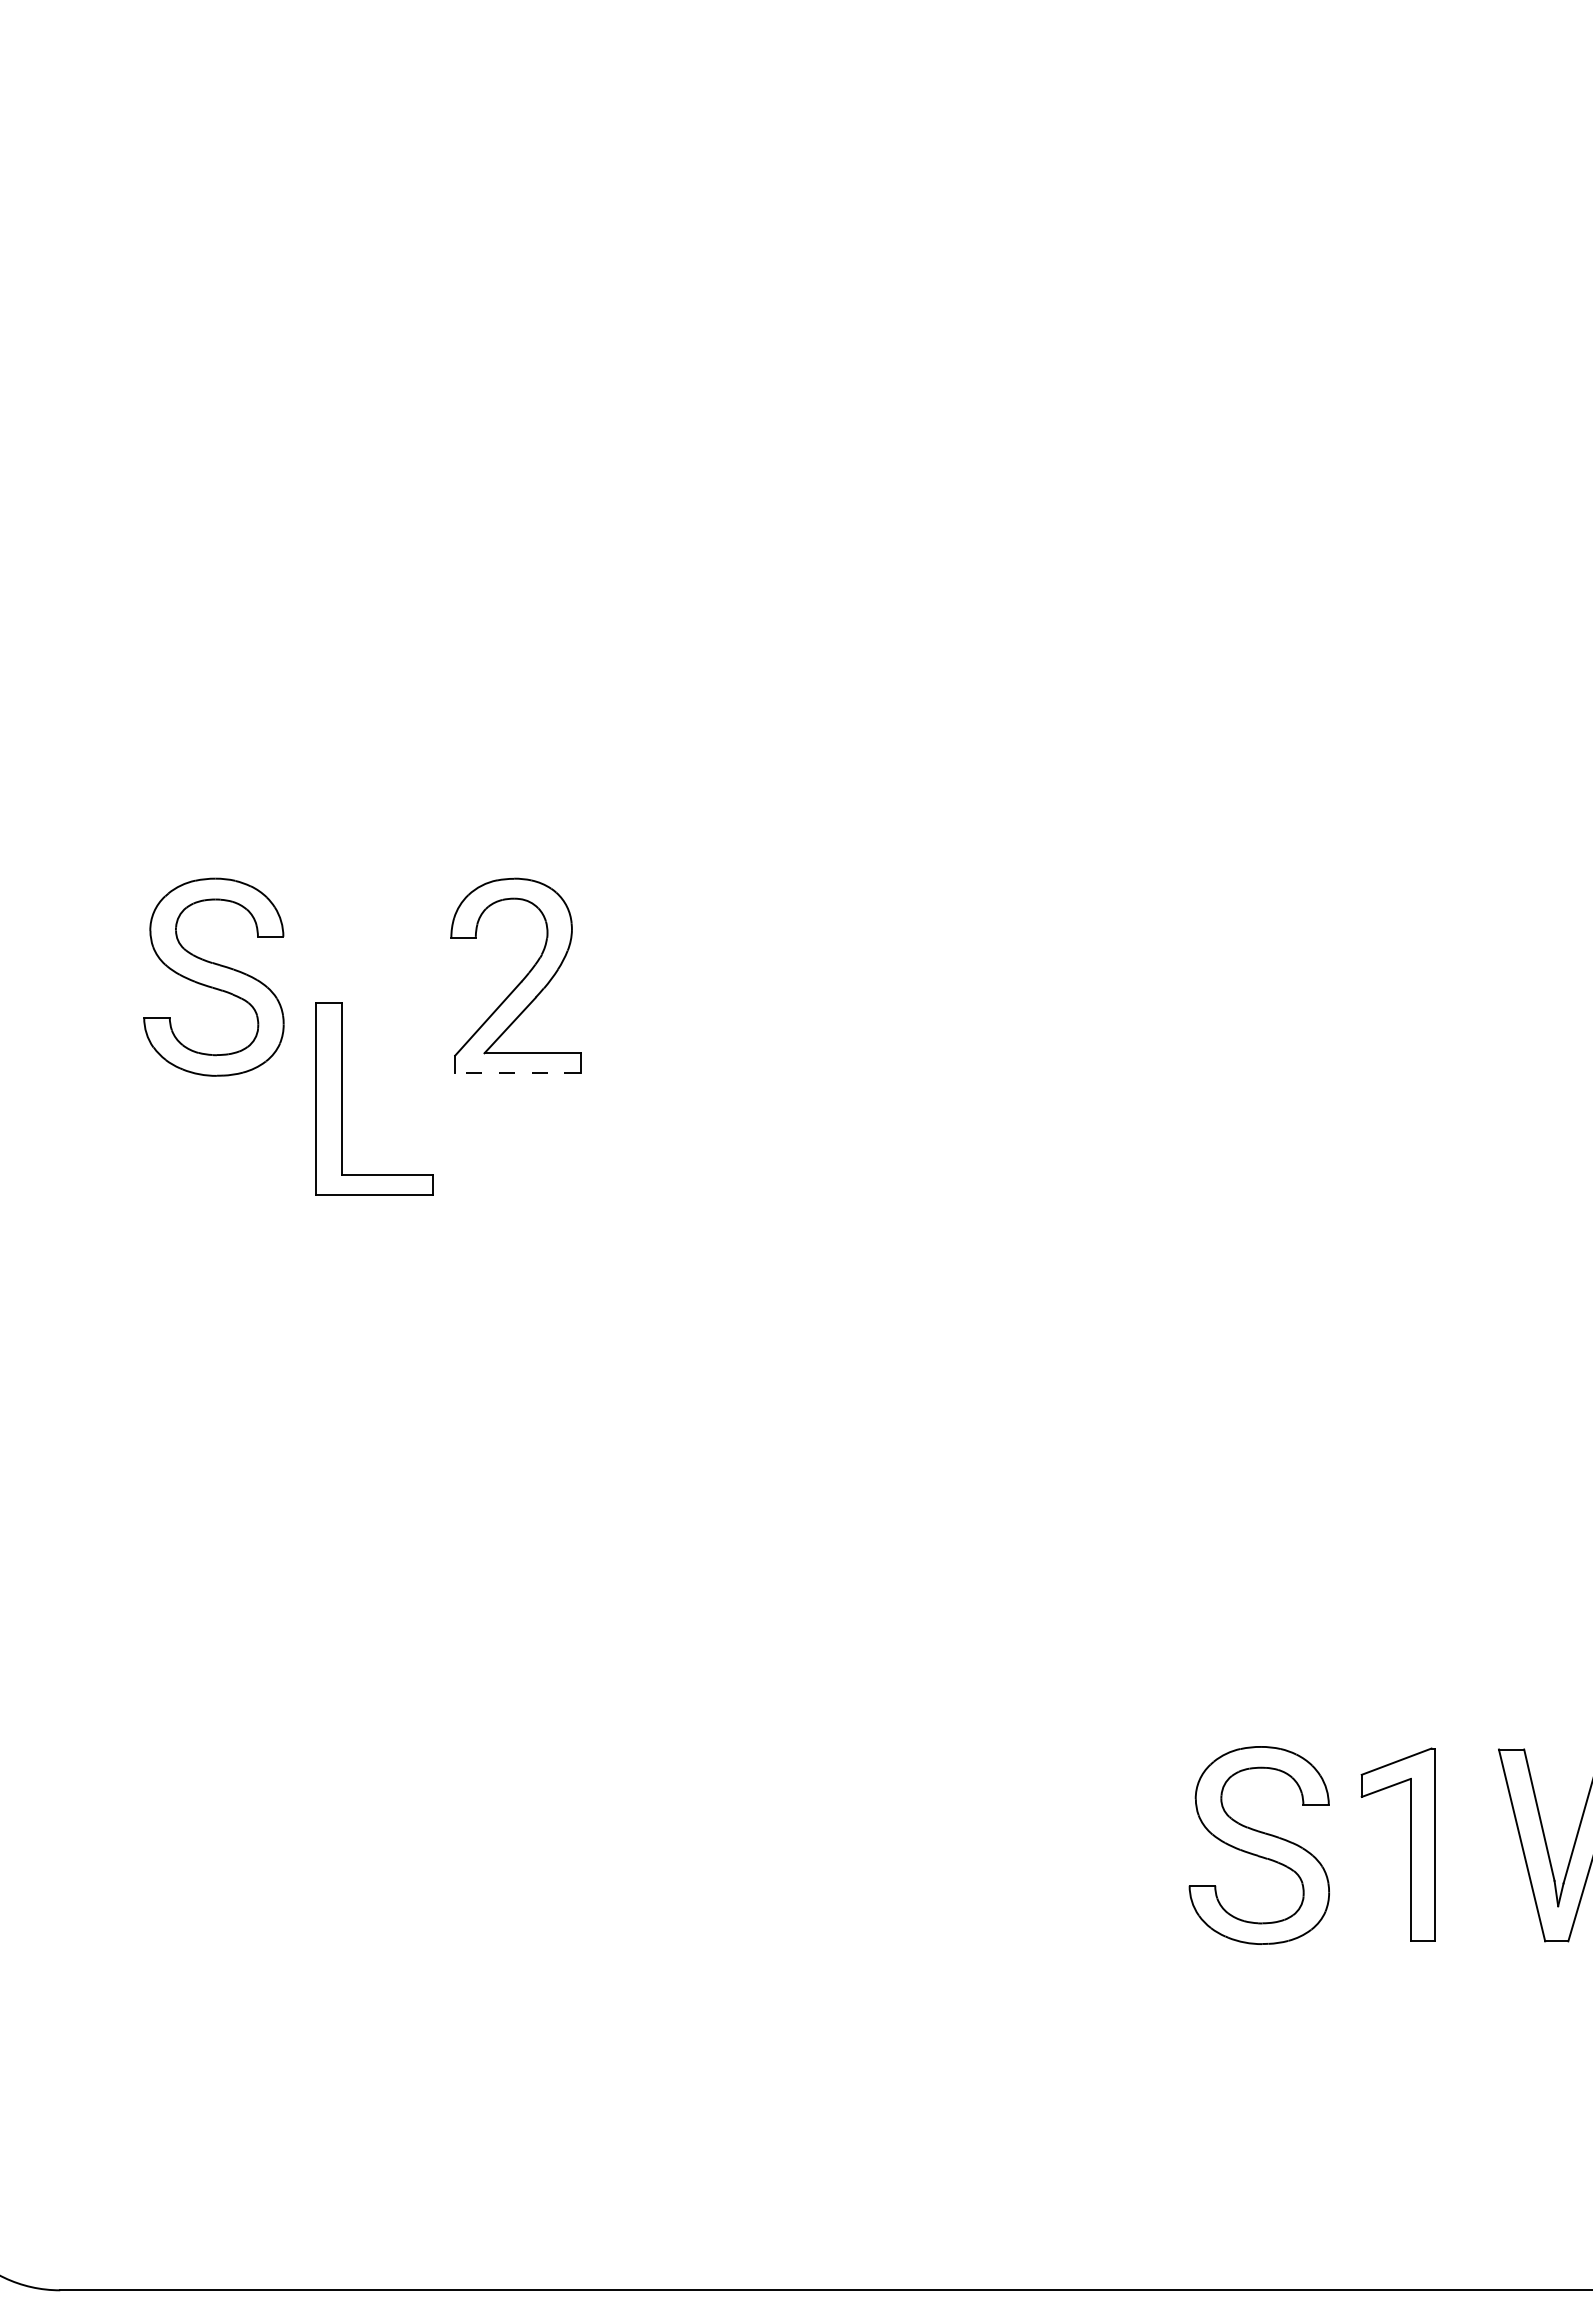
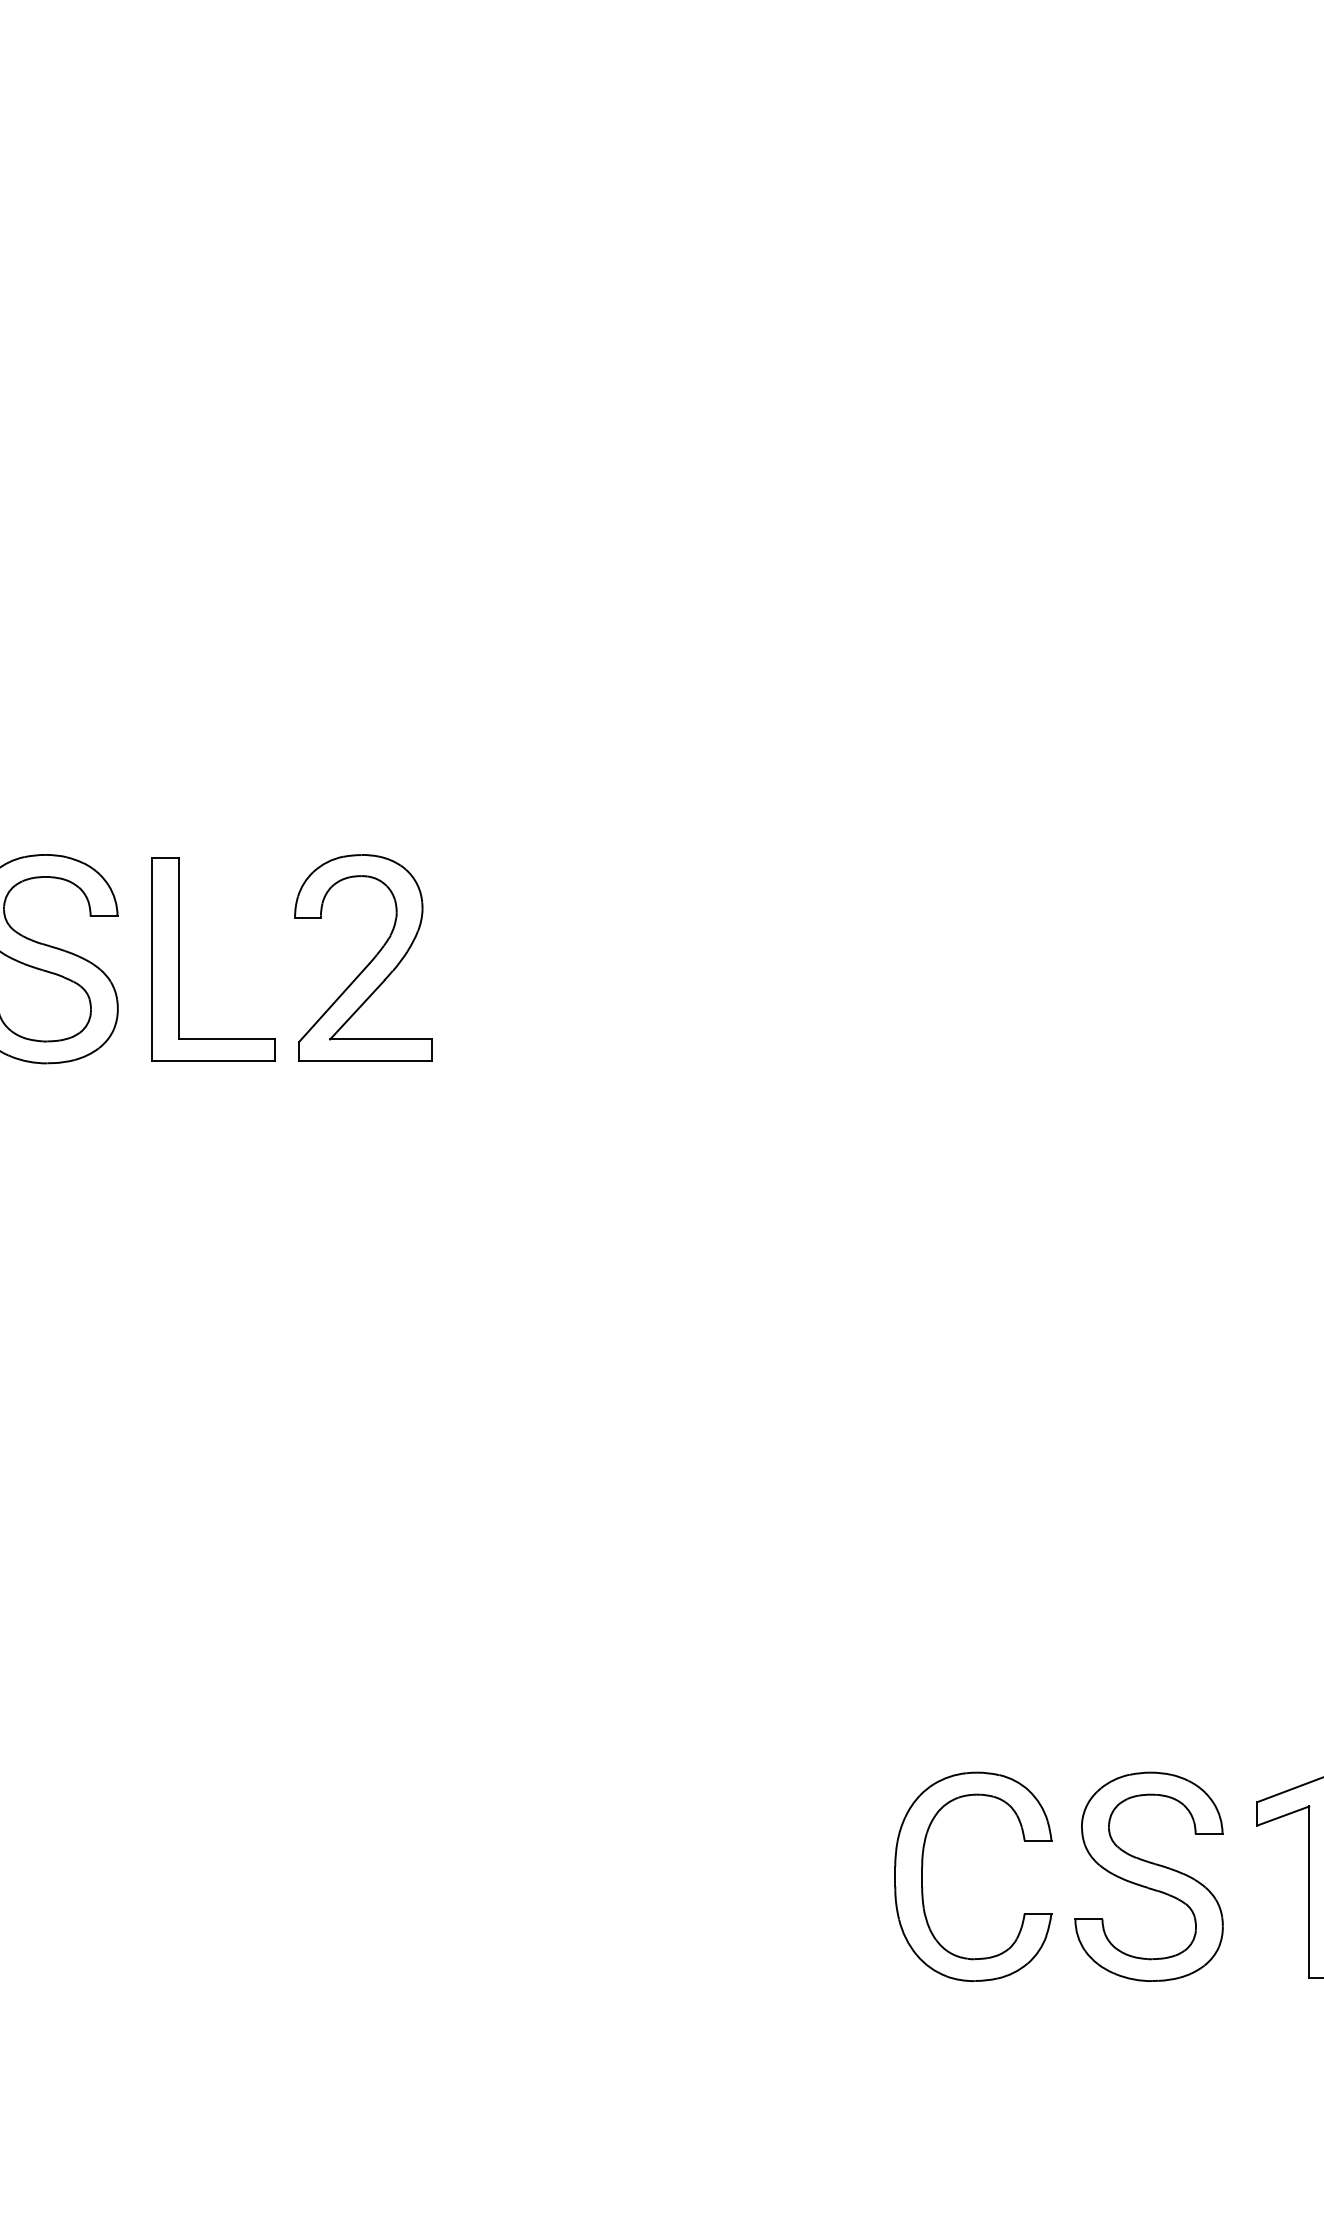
line: (517, 1073) -> (364, 1060), dashed -> solid
part: (342, 1098) -> (180, 958), moved
part: (1045, 1845) -> (923, 1876), added

